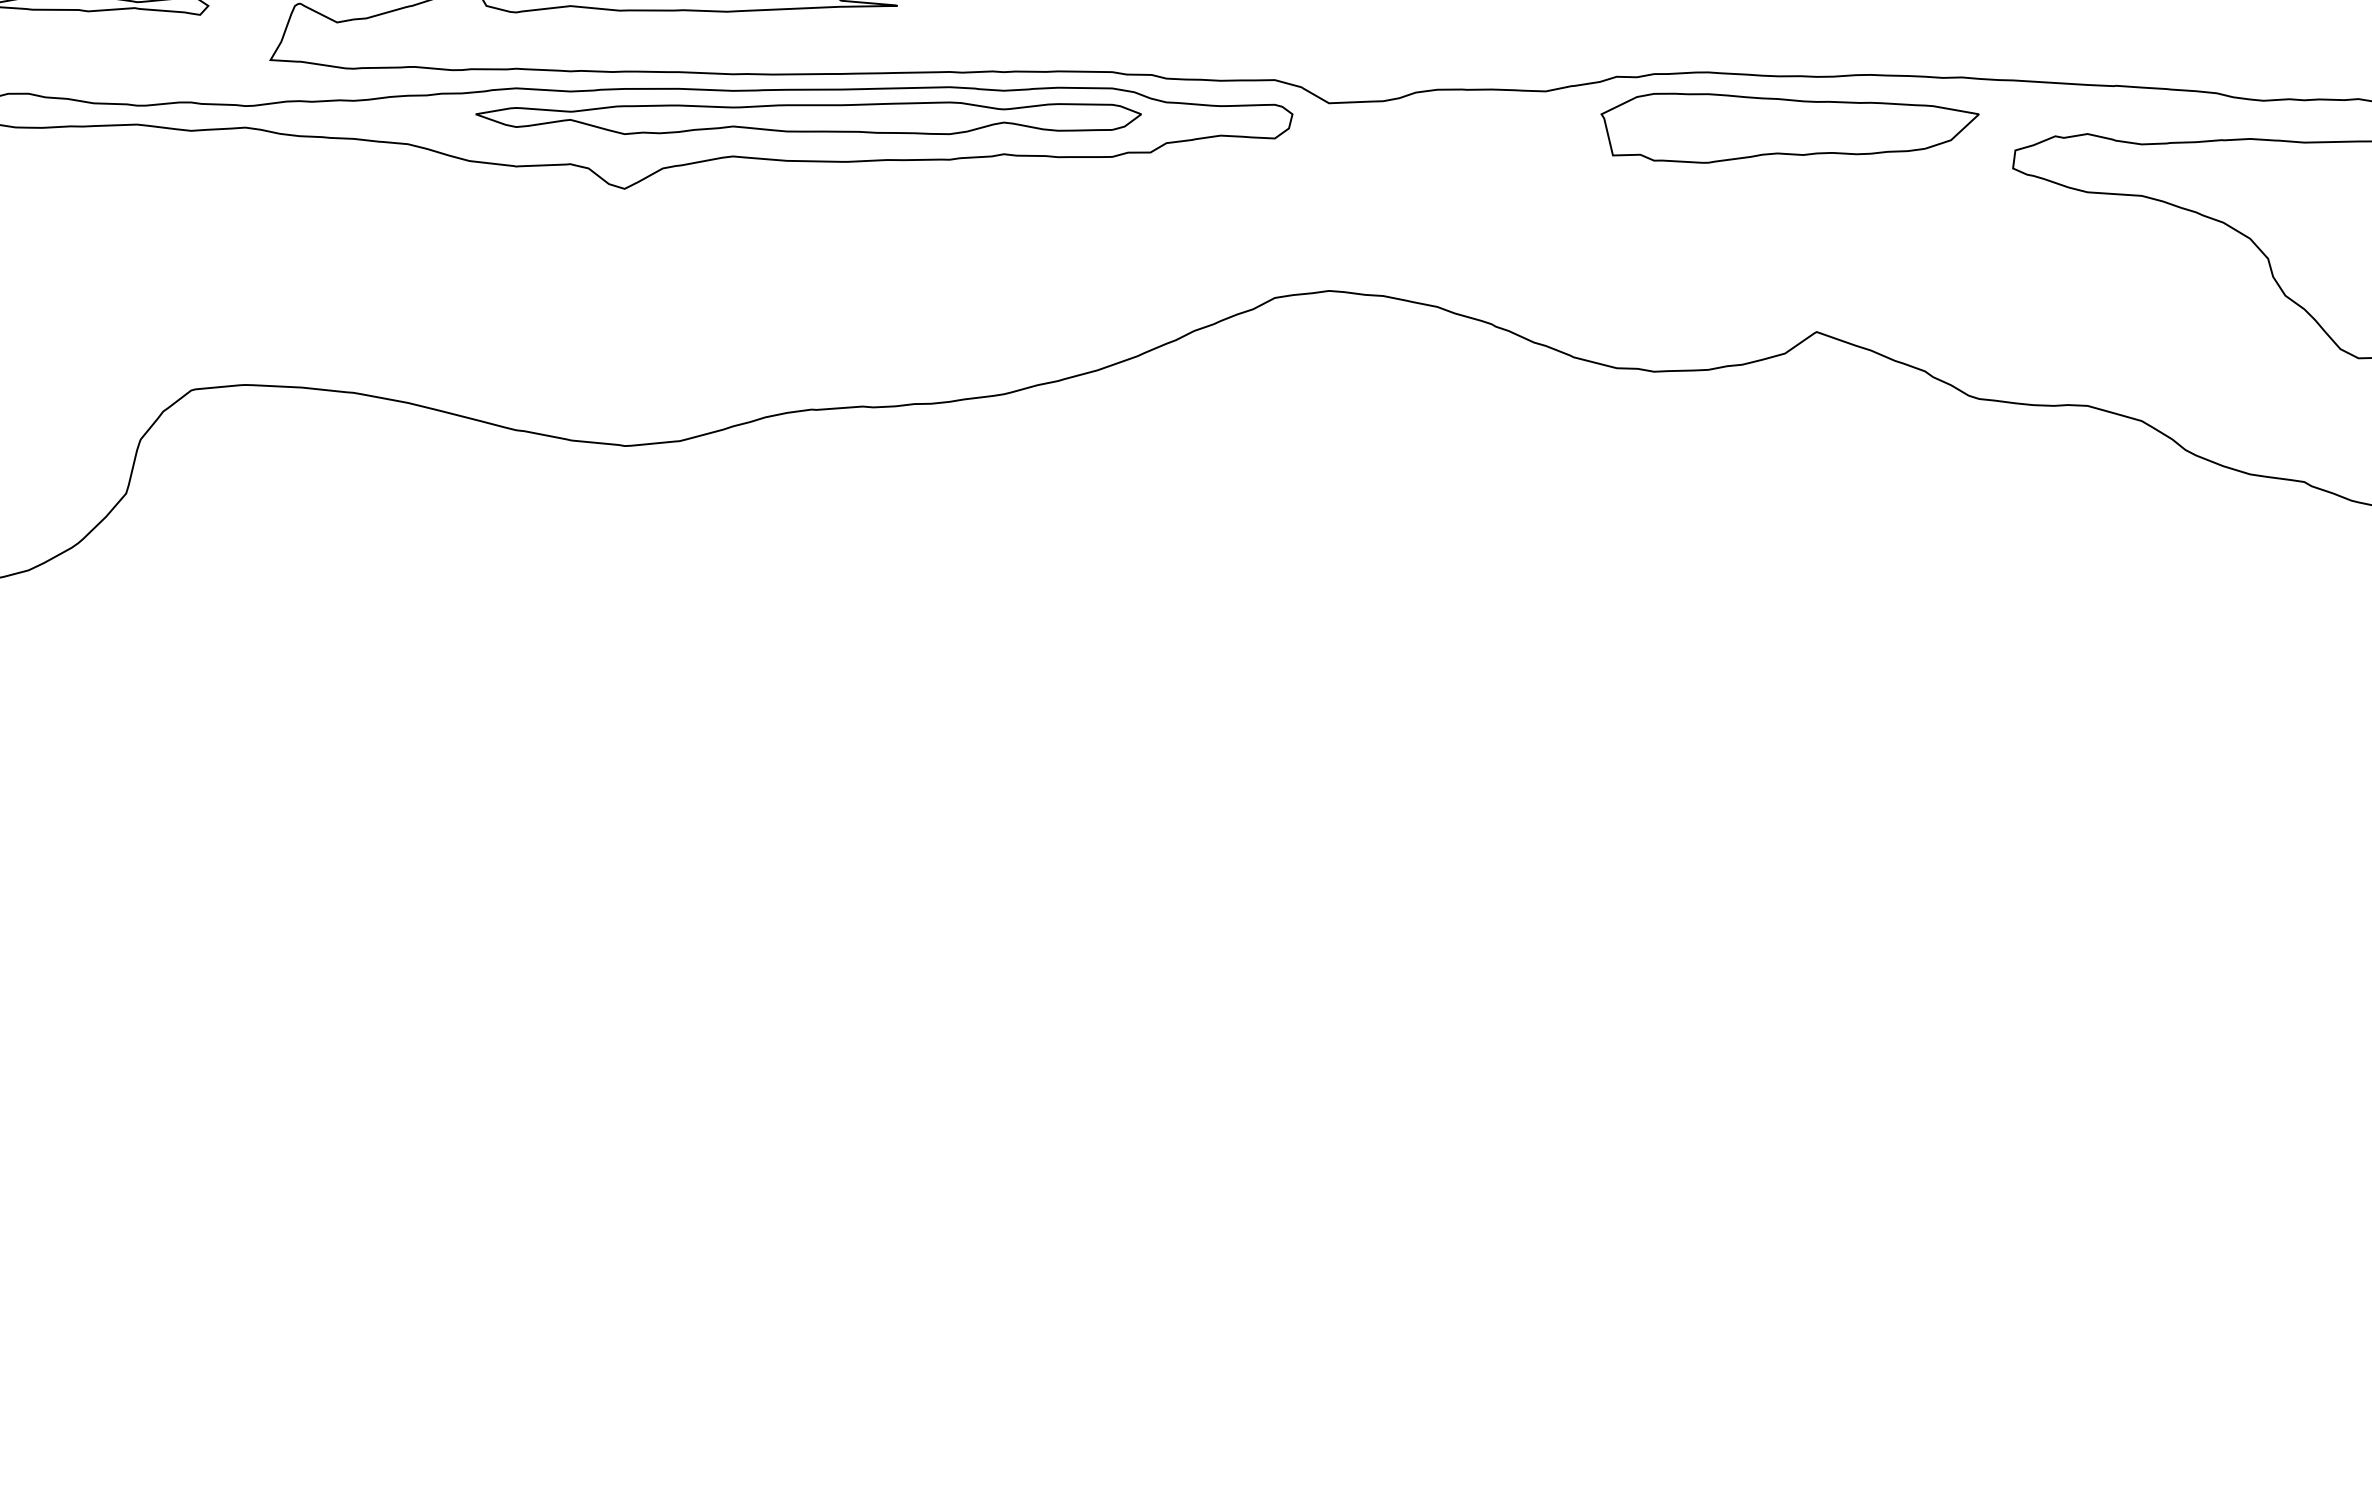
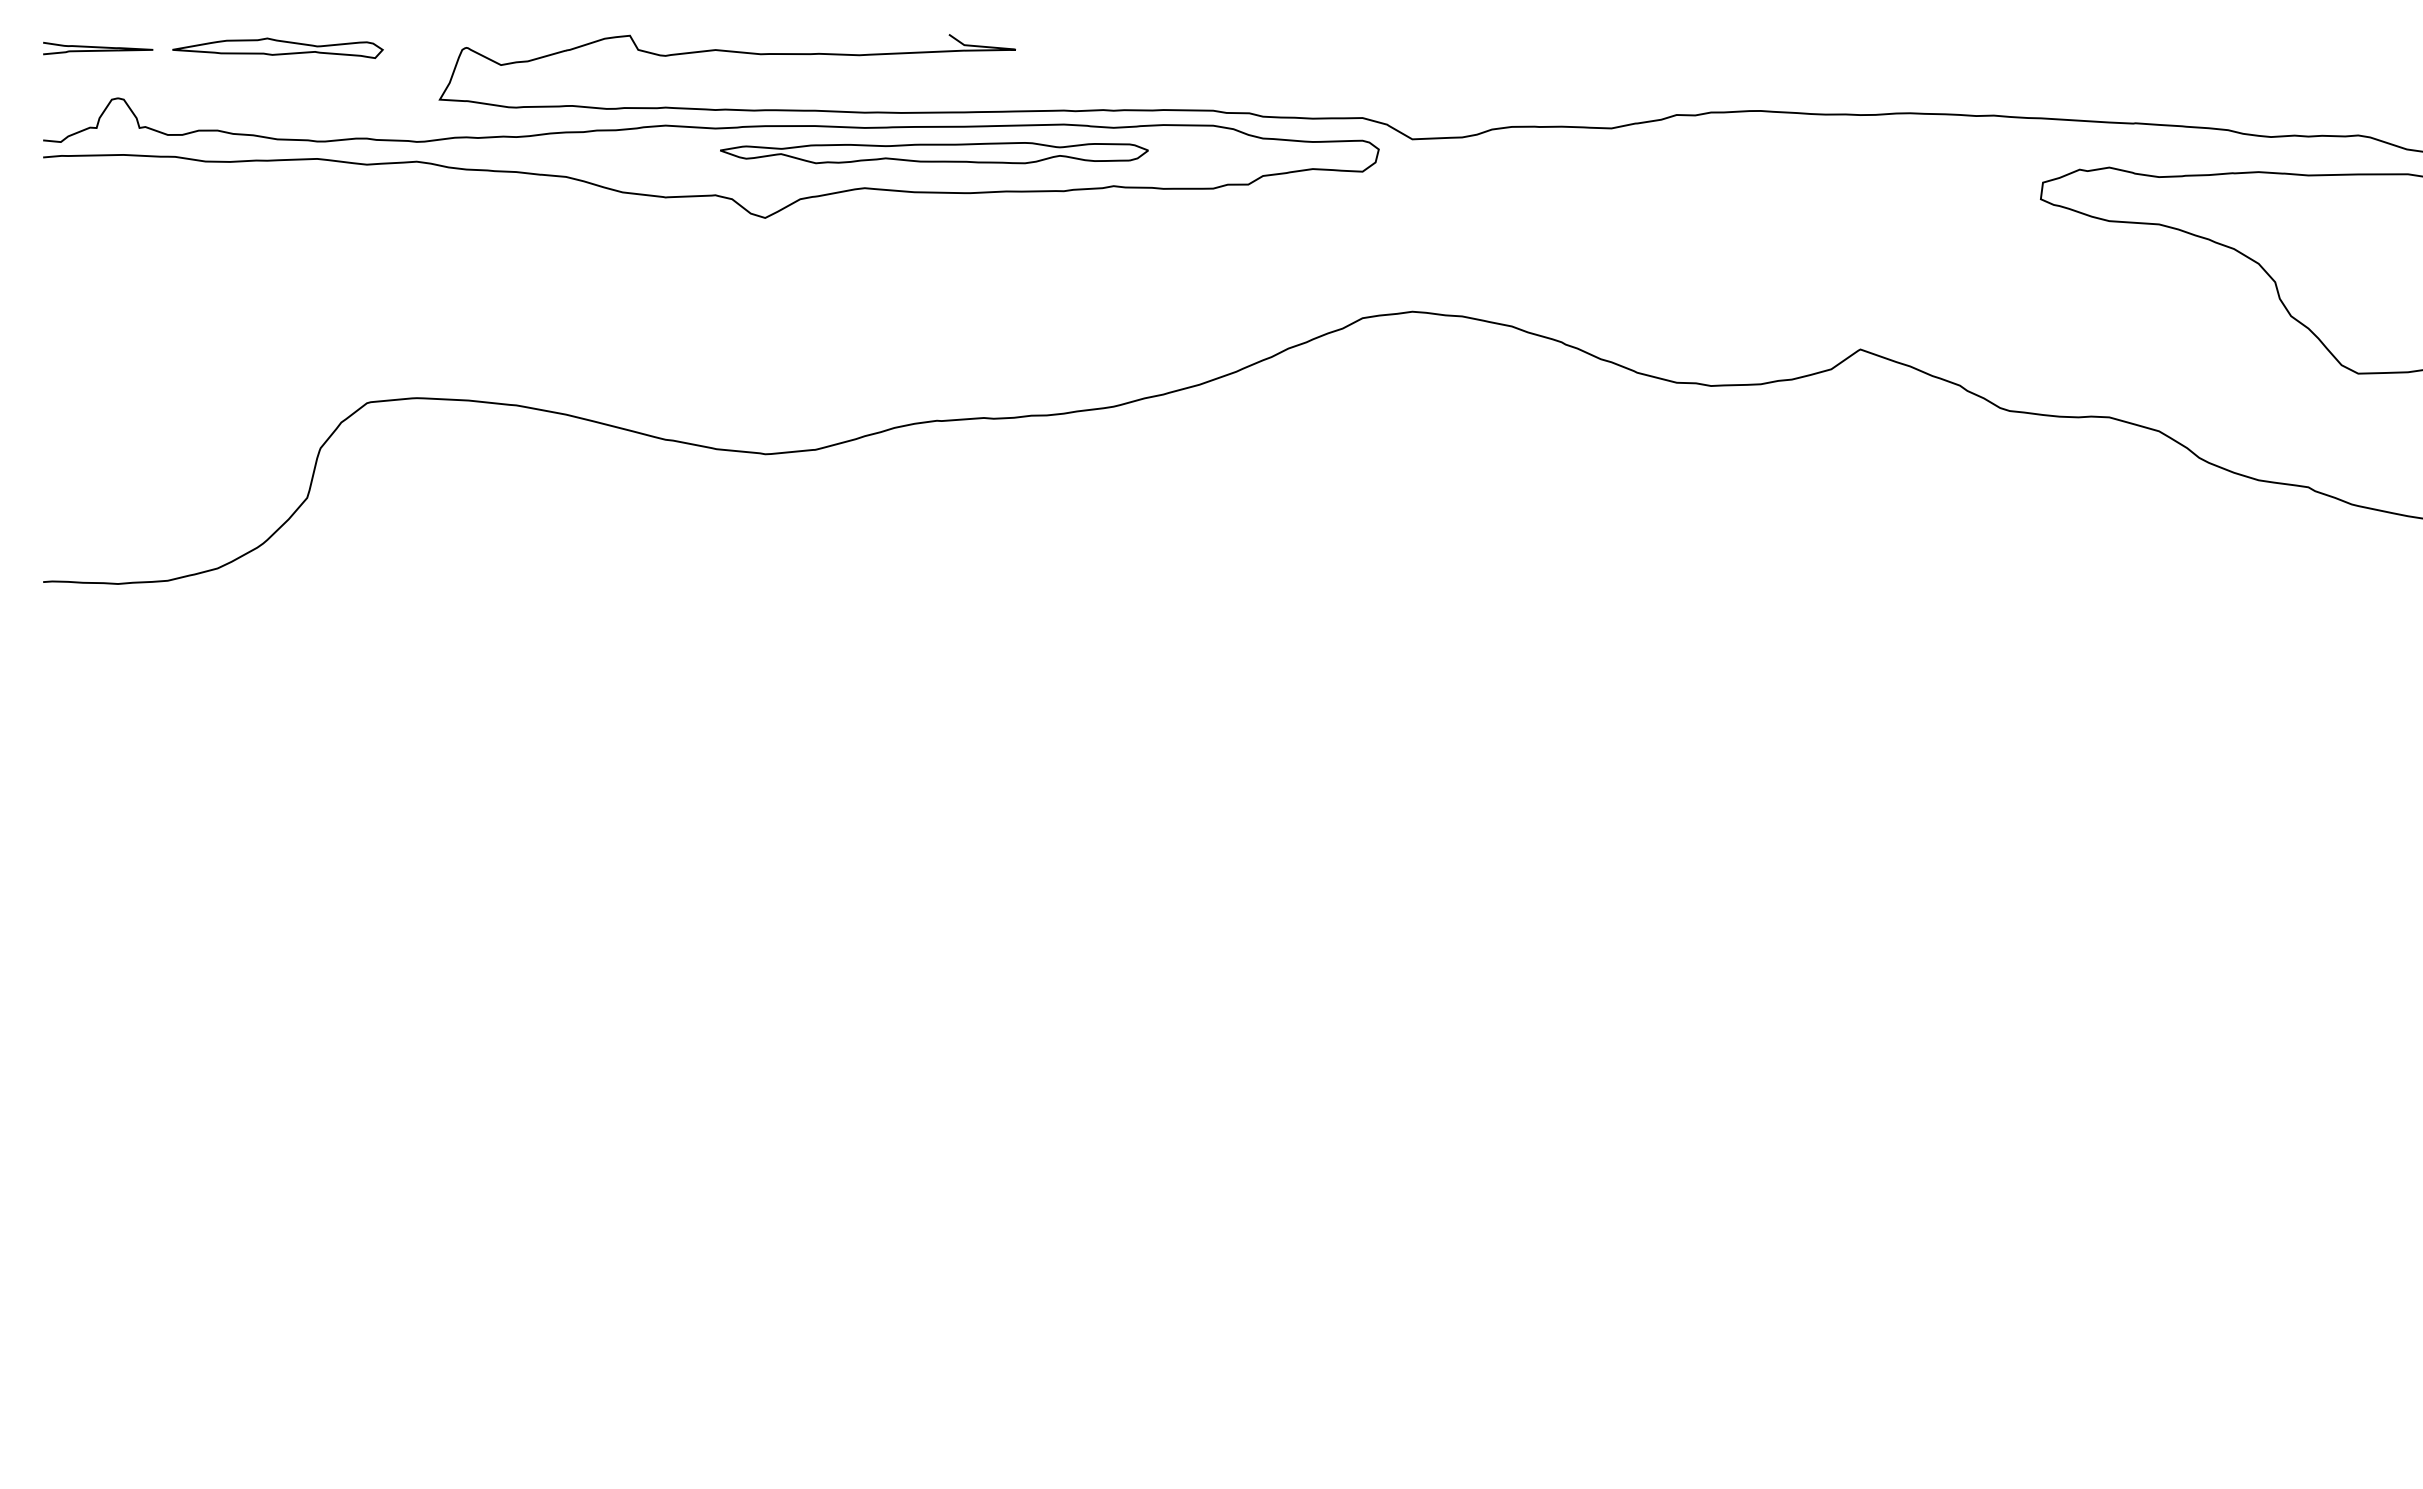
part: (808, 117) -> (934, 152), size x0.7
part: (1789, 127) -> (1835, 161), removed

